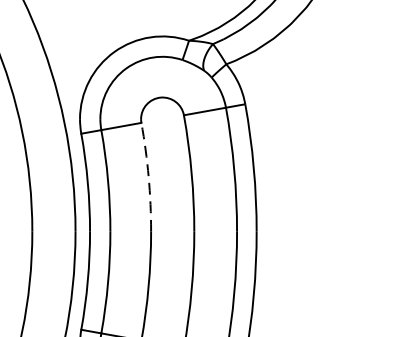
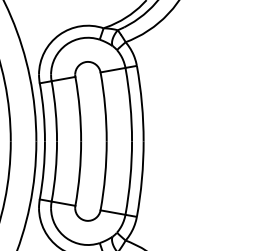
arc: (148, 177) -> (79, 109), dashed -> solid

